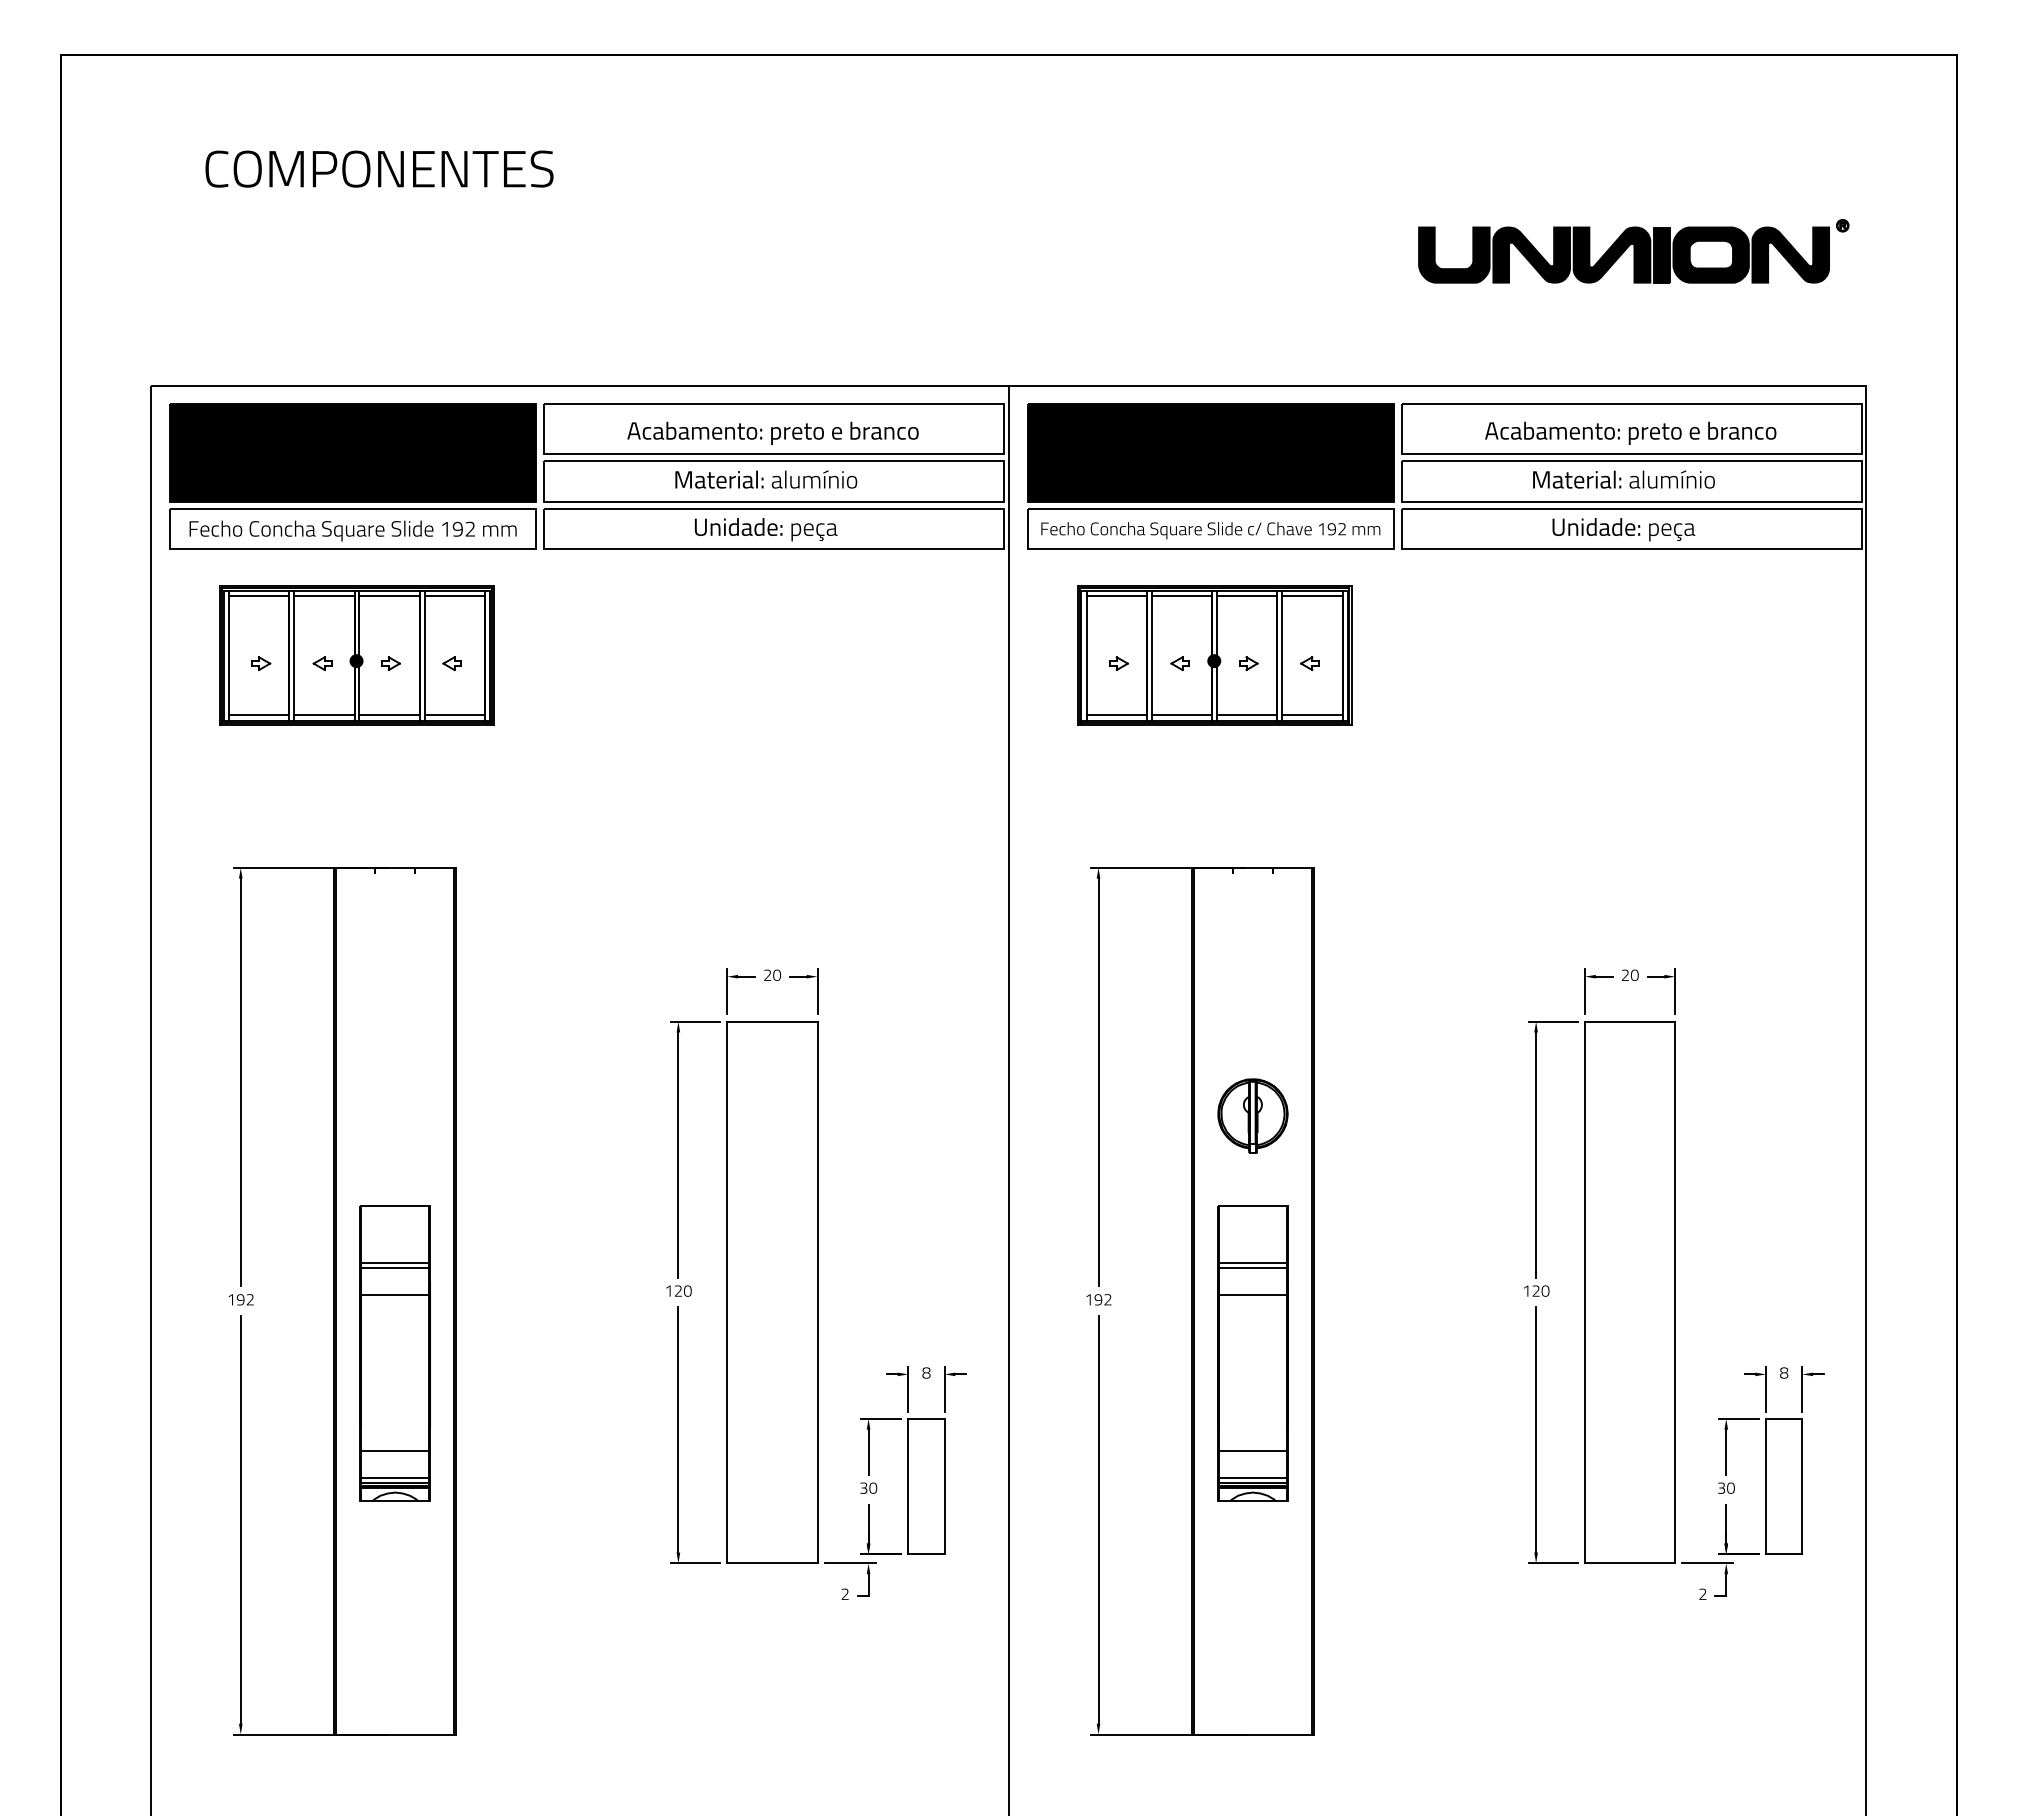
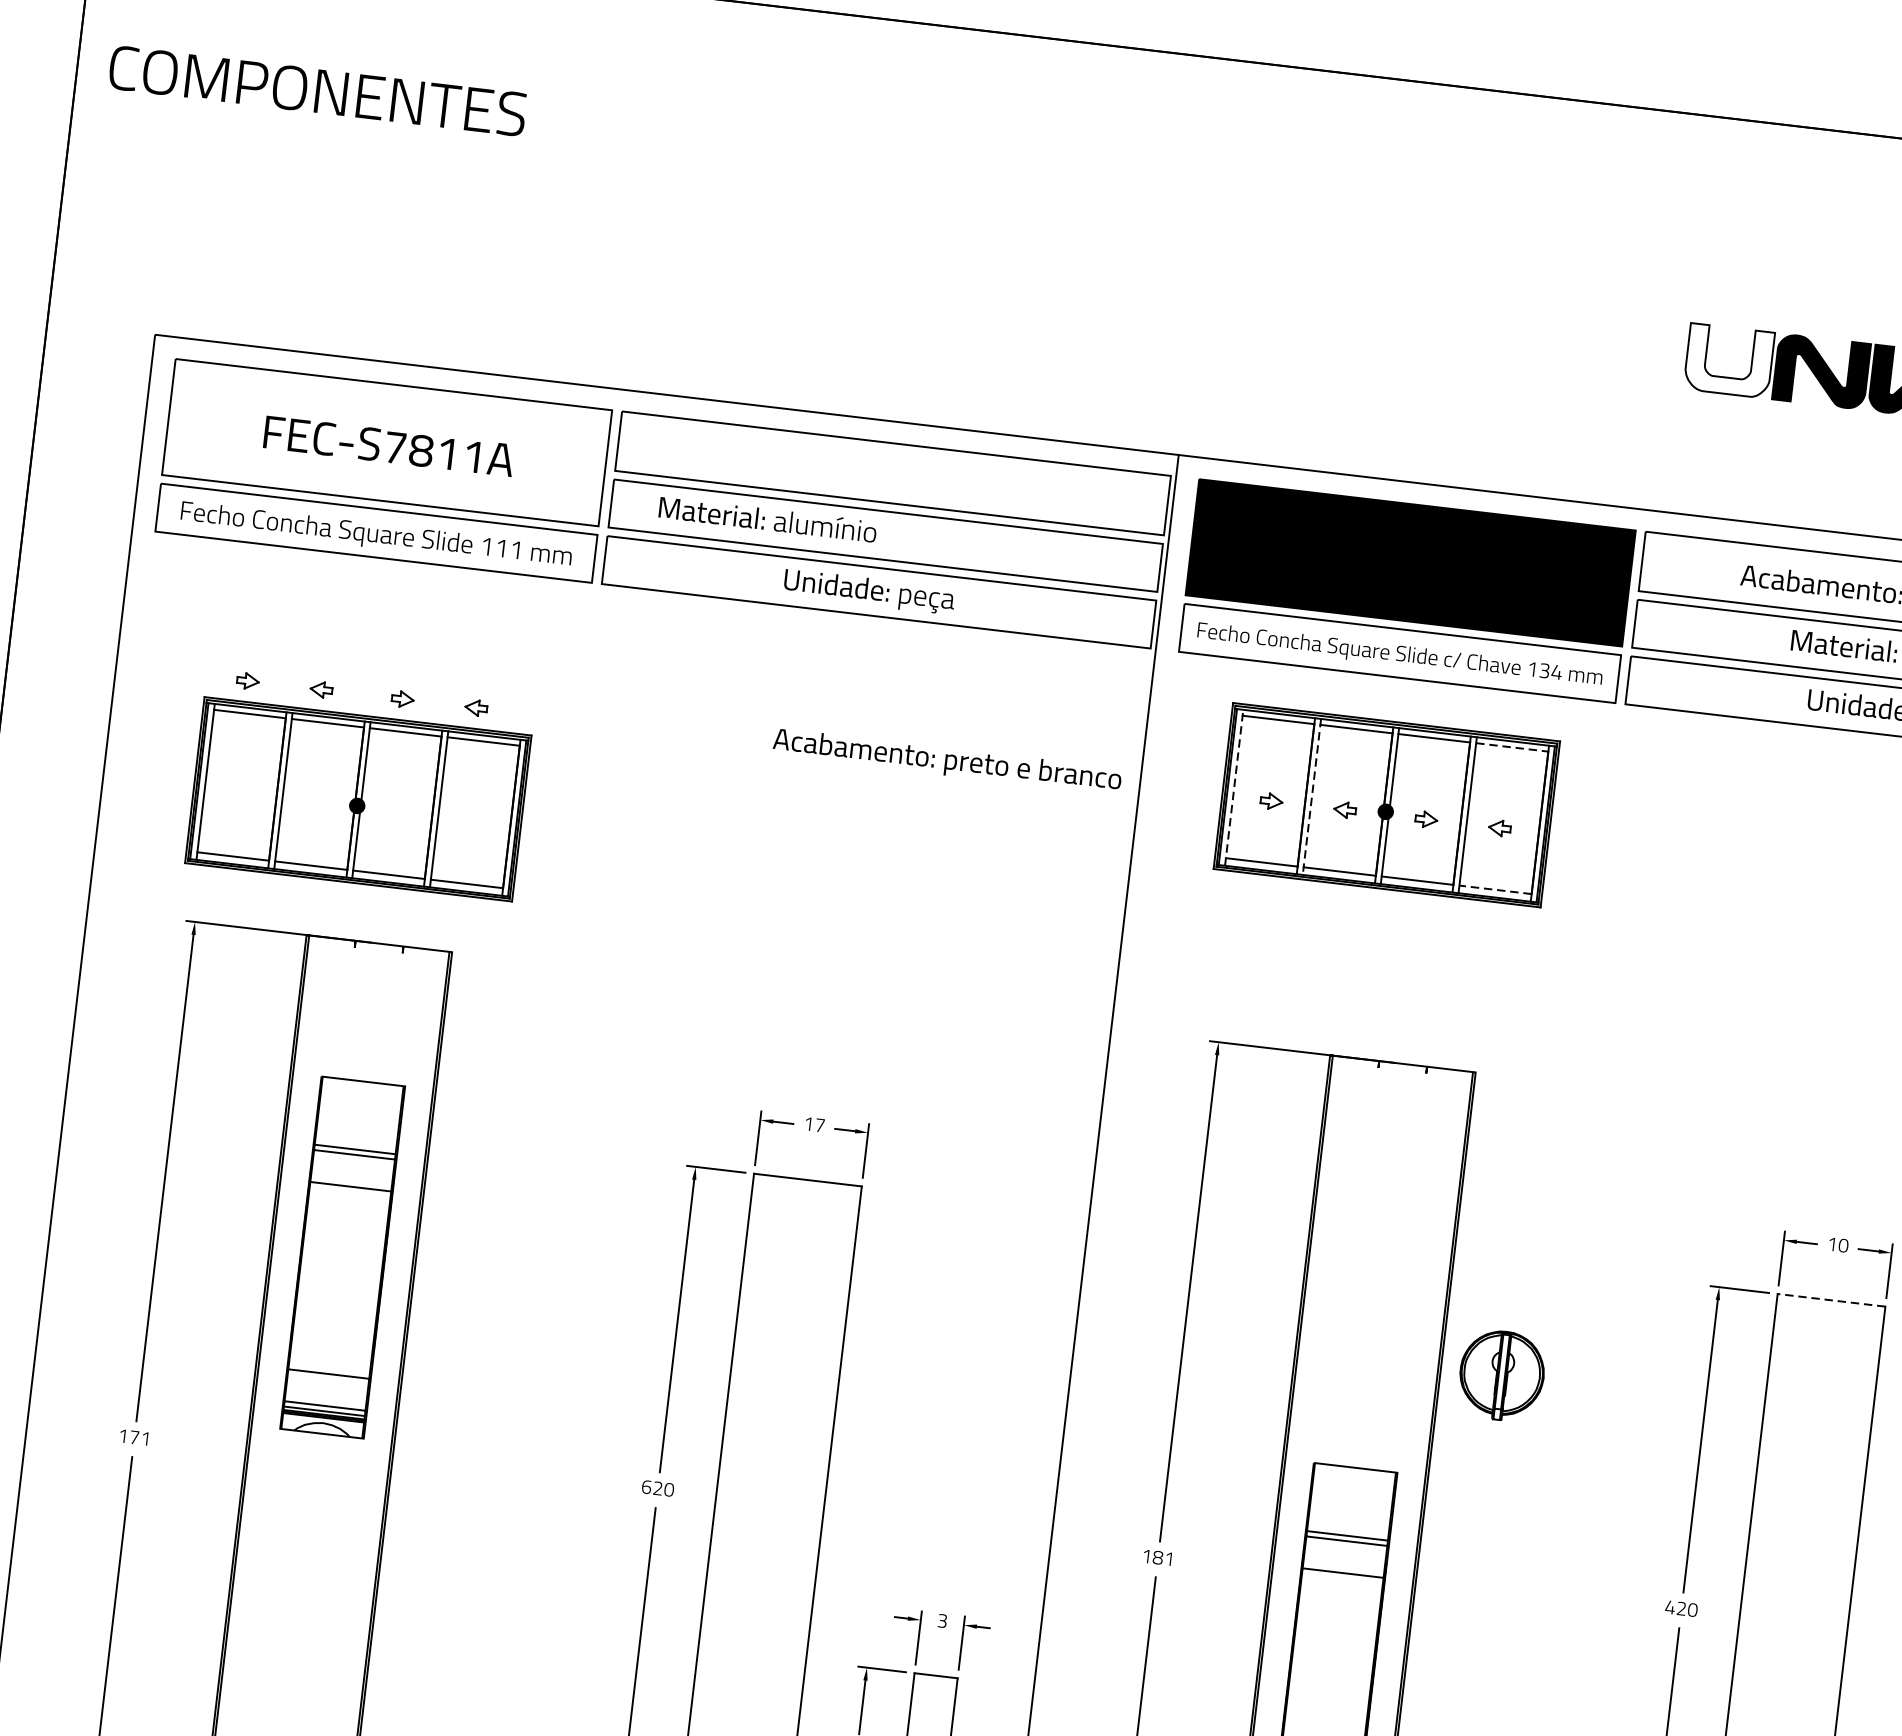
text: (379, 168) -> (317, 90), moved
fill: (1454, 254) -> (1729, 360), removed
text: (772, 432) -> (946, 760), moved
fill: (352, 452) -> (386, 442), removed
text: (766, 479) -> (768, 519), moved
text: (463, 528) -> (508, 548), 192 -> 111
text: (1336, 529) -> (1550, 671), 192 -> 134
line: (1313, 595) -> (1513, 747), solid -> dashed
part: (356, 655) -> (357, 799), moved
line: (1086, 655) -> (1234, 787), solid -> dashed
line: (1151, 656) -> (1311, 797), solid -> dashed
line: (1312, 714) -> (1495, 889), solid -> dashed
text: (772, 974) -> (814, 1123), 20 -> 17
text: (1624, 974) -> (1831, 1243), 20 -> 10
line: (1629, 1021) -> (1830, 1300), solid -> dashed
part: (1252, 1115) -> (1501, 1375), moved
text: (668, 1290) -> (646, 1486), 120 -> 620
text: (1526, 1290) -> (1670, 1606), 120 -> 420
text: (244, 1299) -> (138, 1437), 192 -> 171
text: (1102, 1299) -> (1162, 1557), 192 -> 181
part: (395, 1353) -> (342, 1257), moved
text: (926, 1372) -> (942, 1620), 8 -> 3

